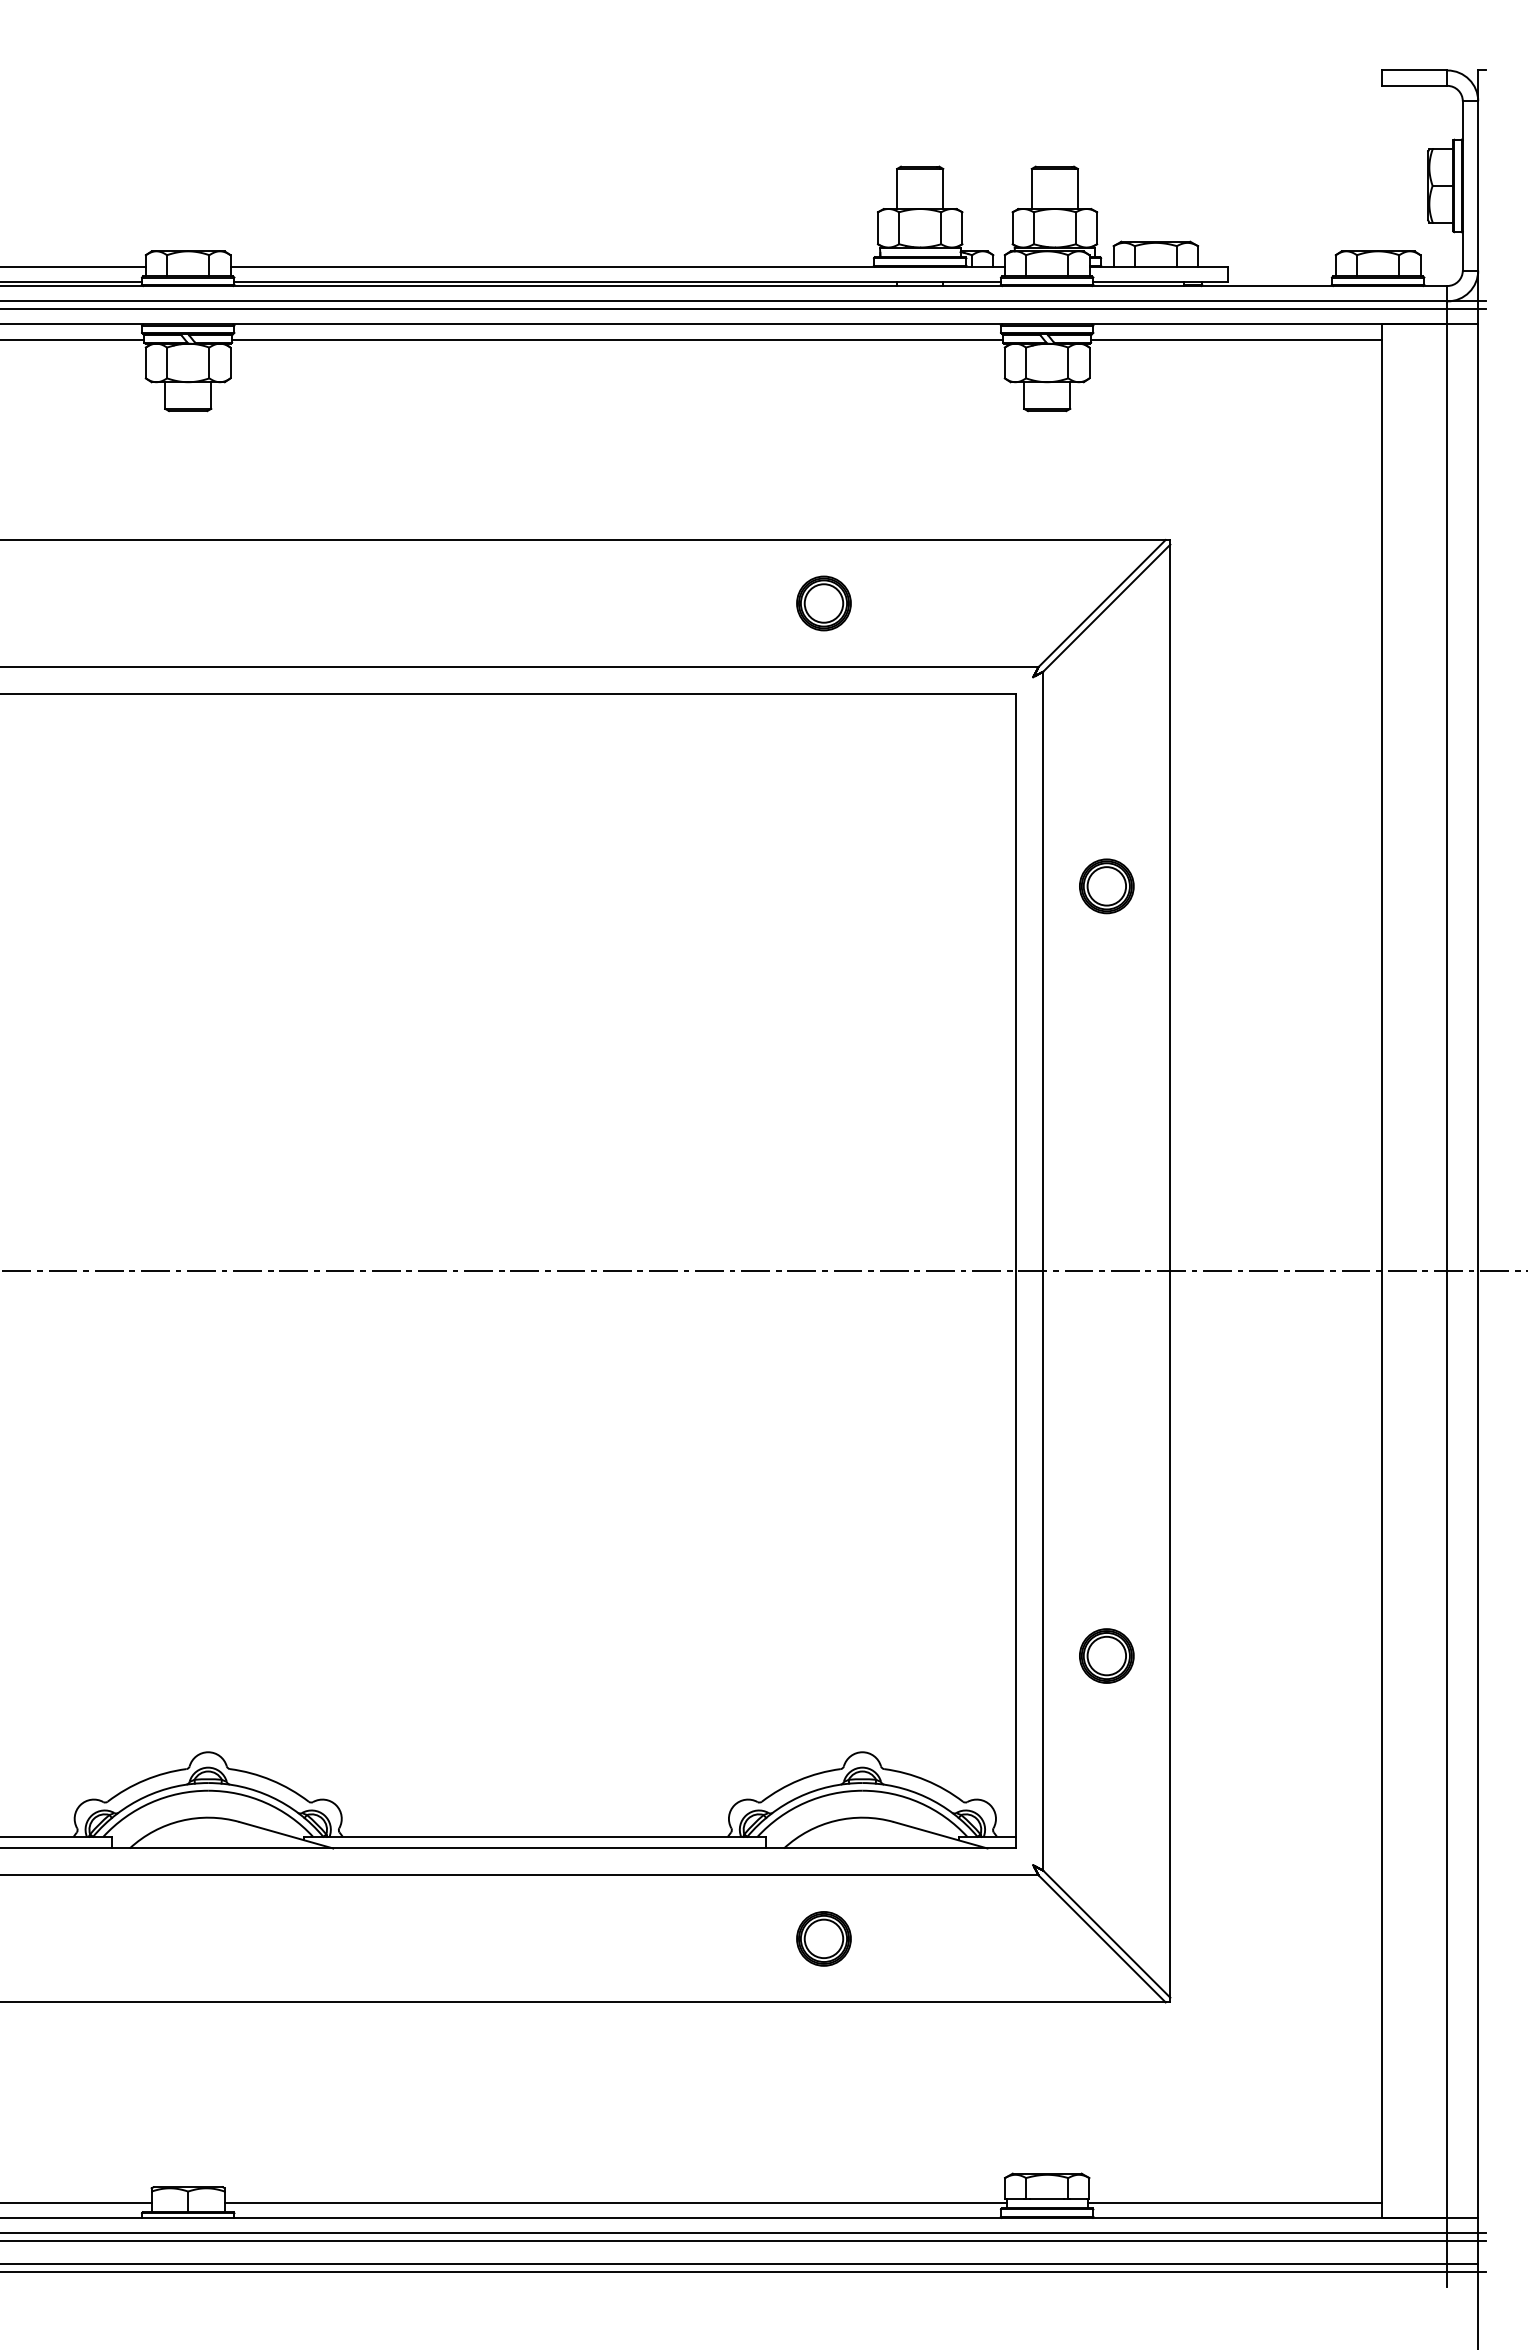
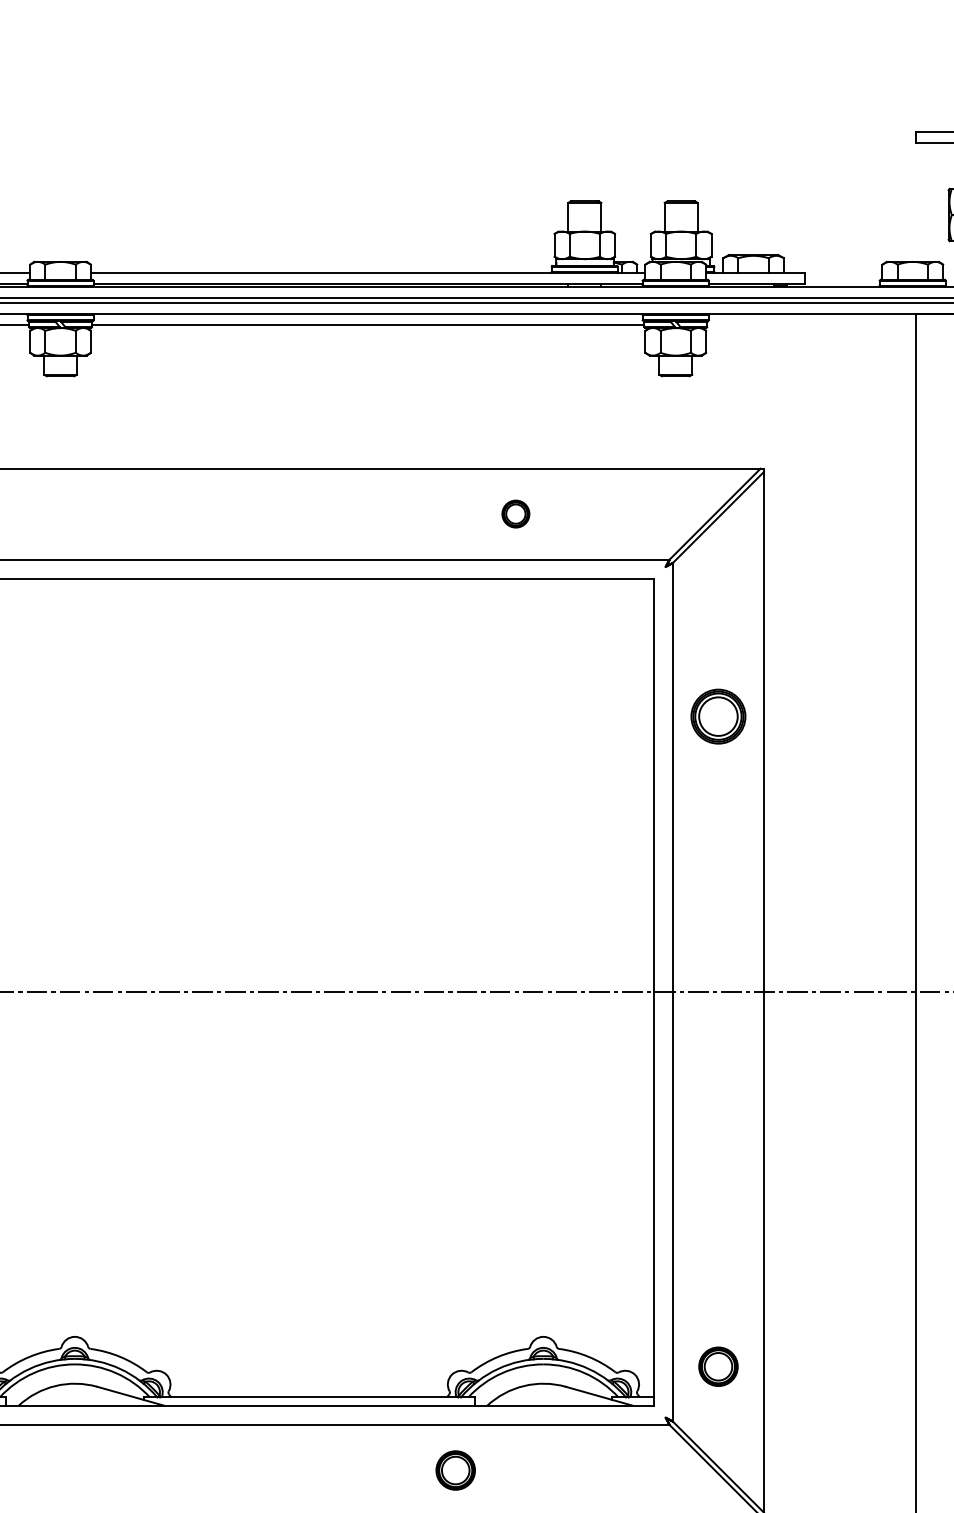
line: (1236, 339) -> (811, 325), removed
part: (823, 603) -> (515, 514), size x0.7
part: (1106, 886) -> (718, 716), size x1.4
part: (1106, 1655) -> (718, 1366), moved
part: (823, 1938) -> (455, 1470), moved

